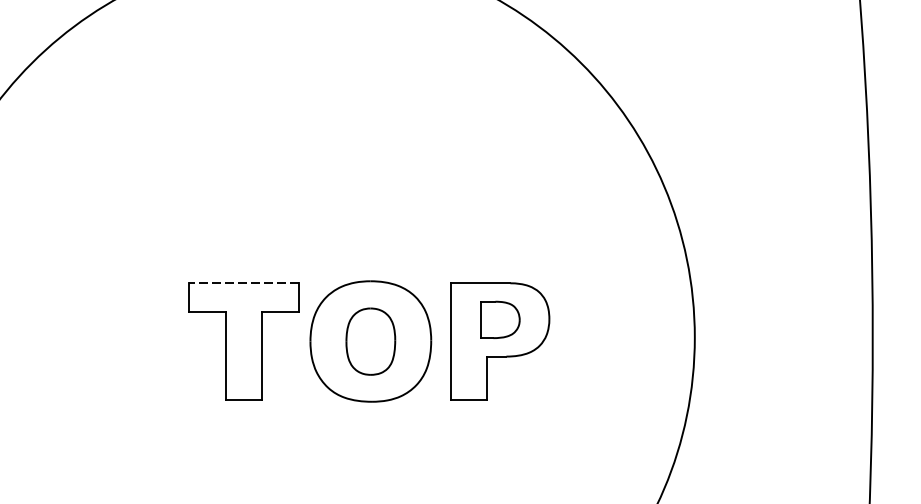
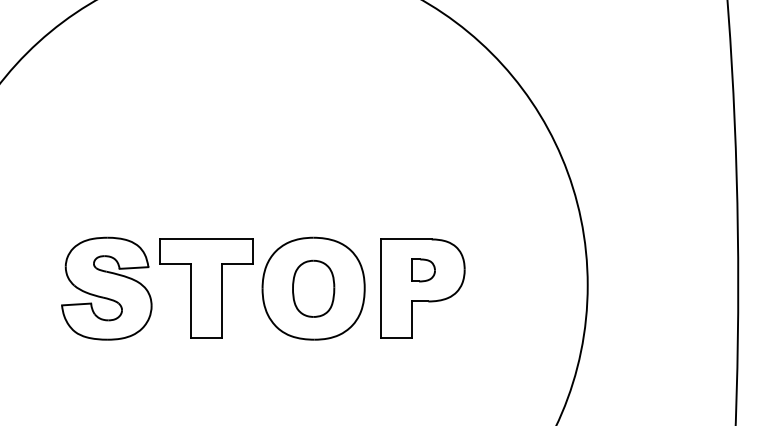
line: (242, 283) -> (205, 239), dashed -> solid
part: (500, 319) -> (423, 270), size x0.71
part: (125, 341) -> (106, 288), added

